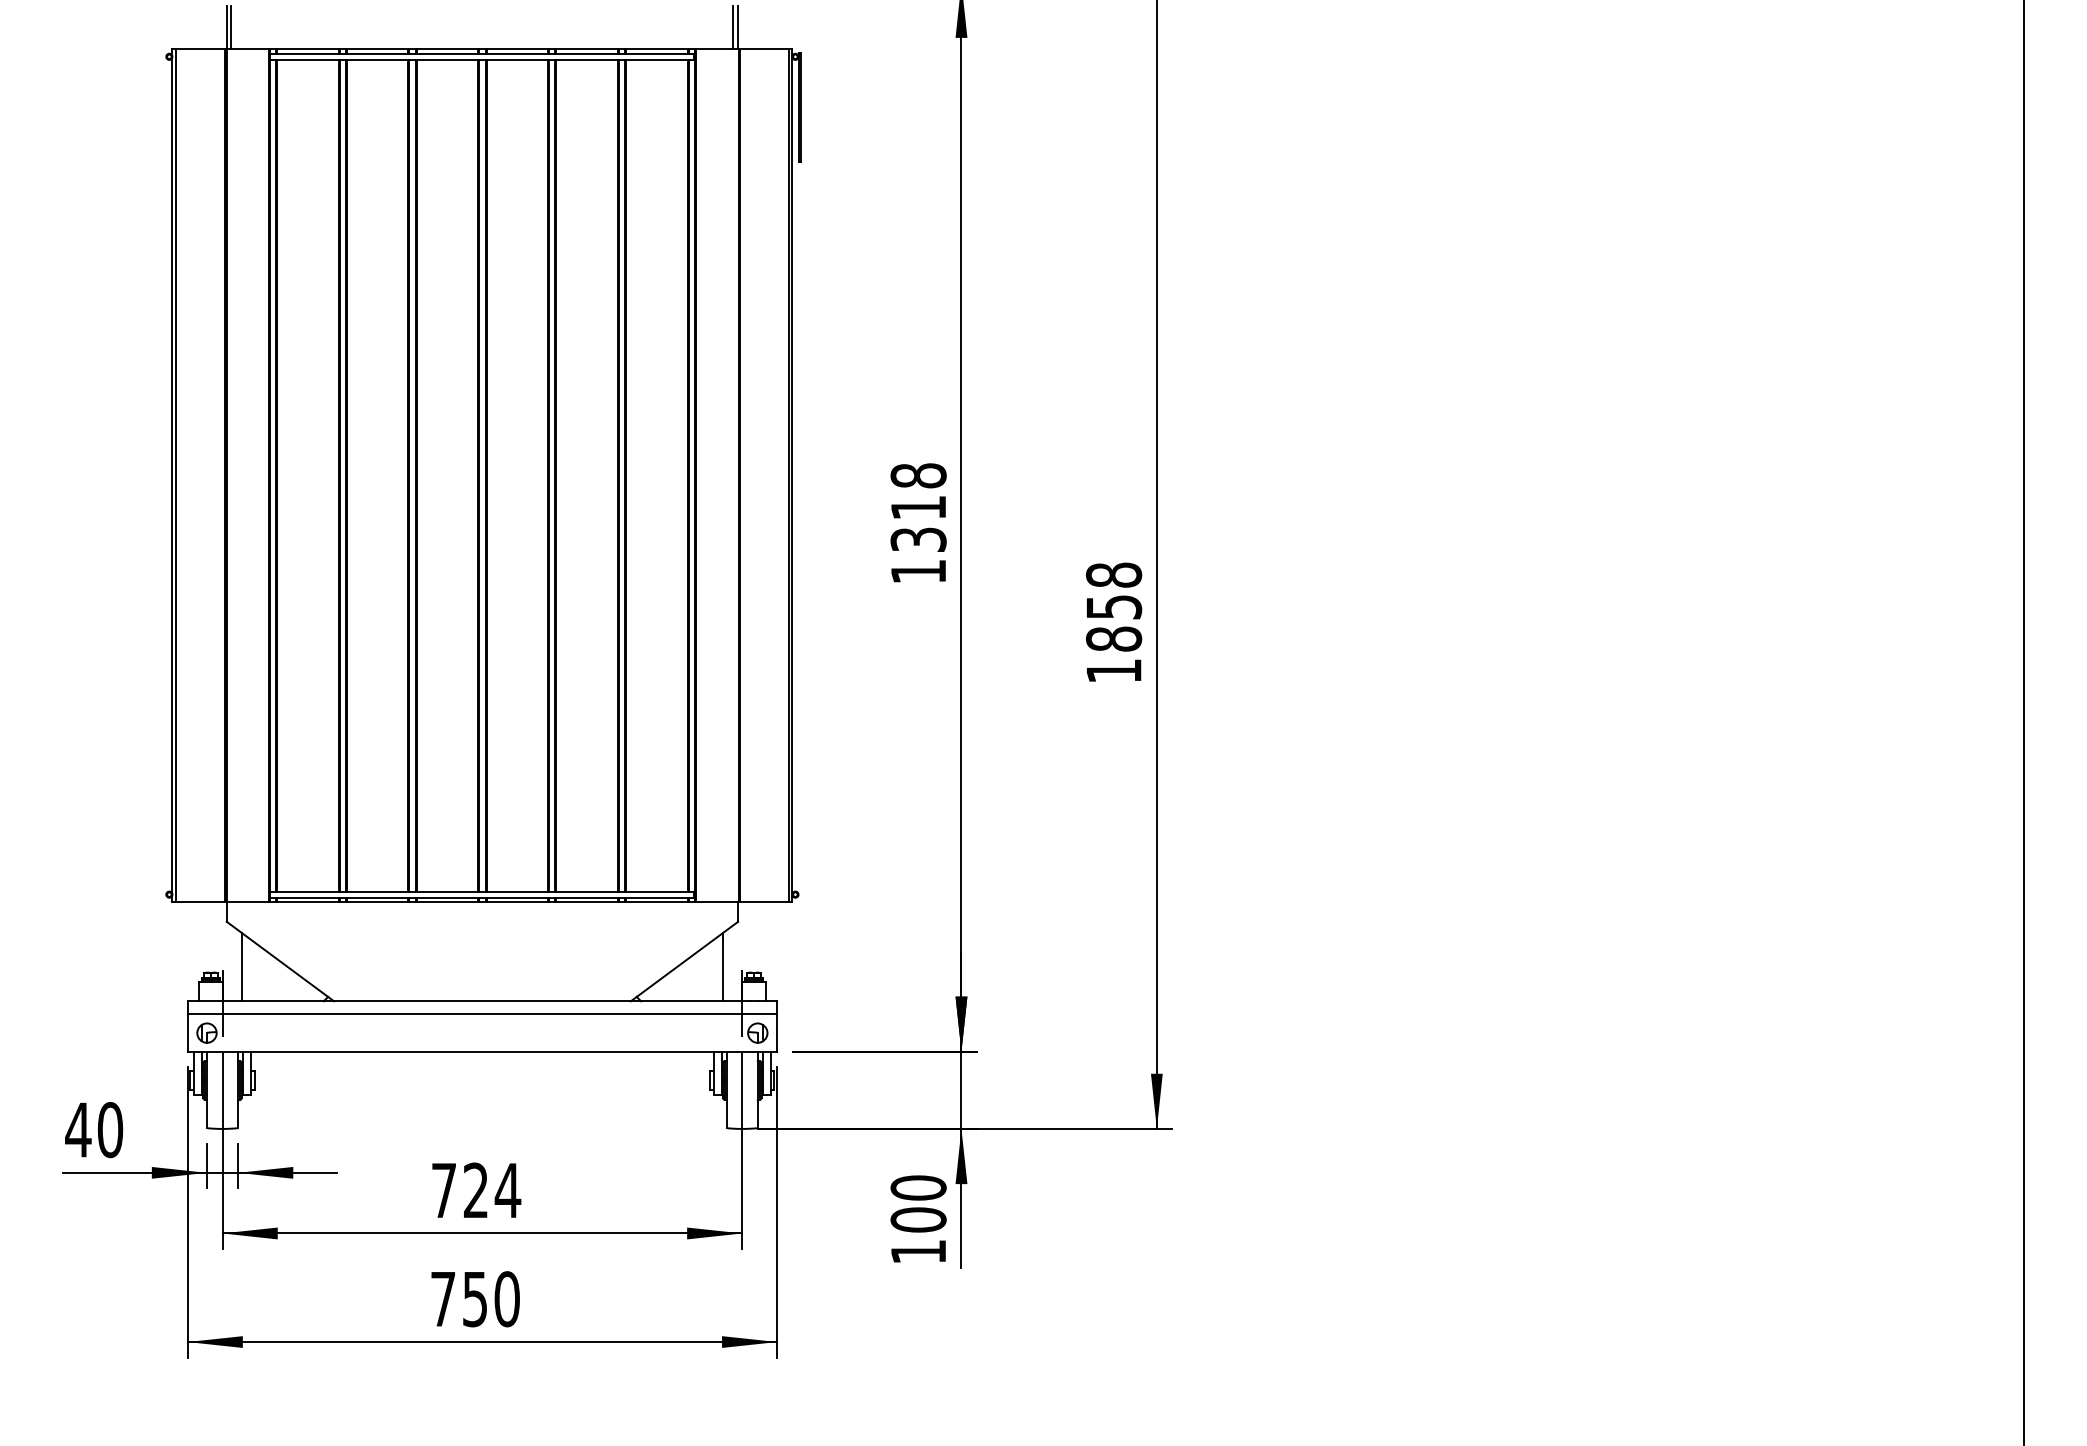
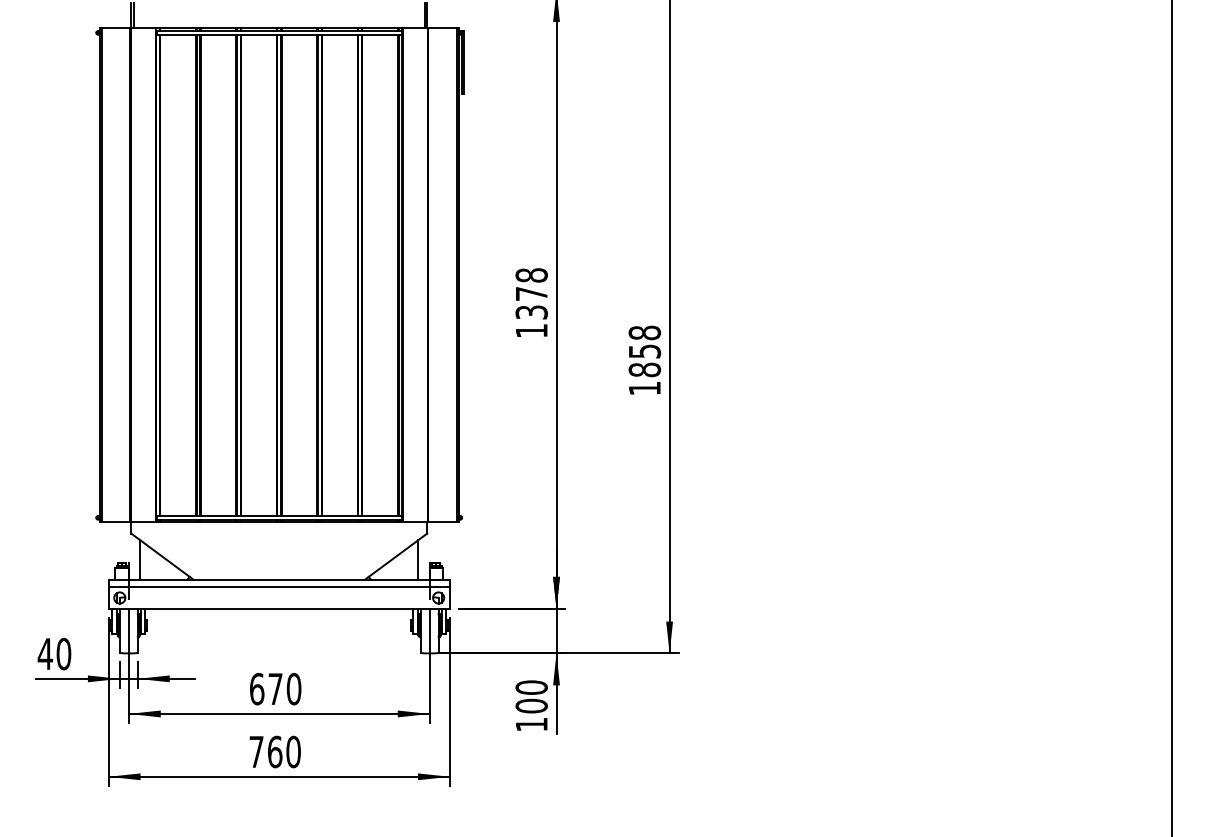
text: (918, 507) -> (531, 293), 1318 -> 1378
text: (475, 1189) -> (275, 688), 724 -> 670
text: (475, 1298) -> (275, 751), 750 -> 760

